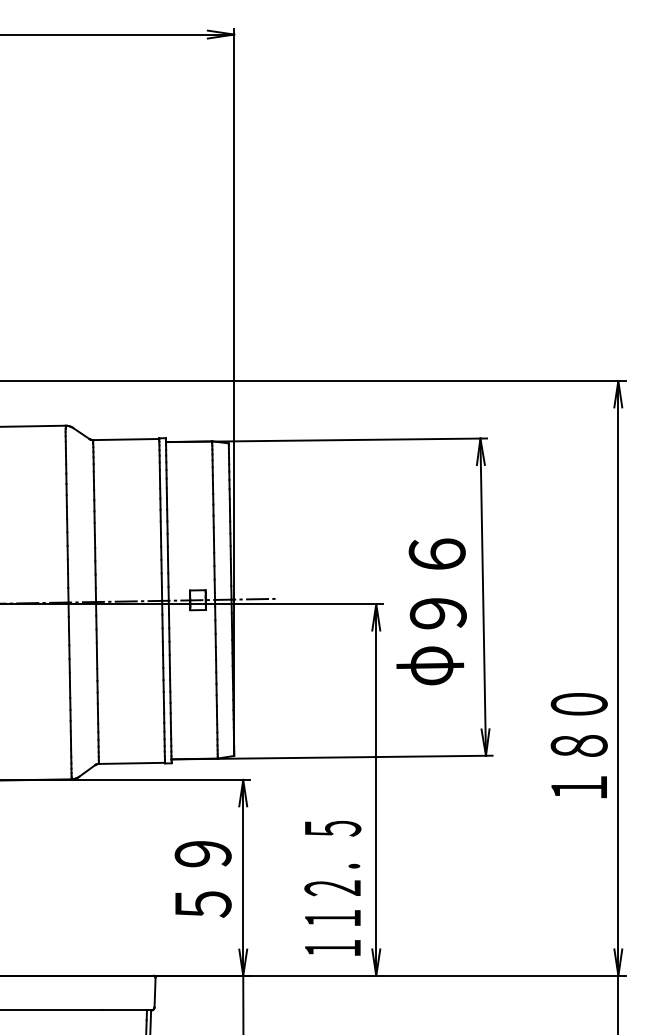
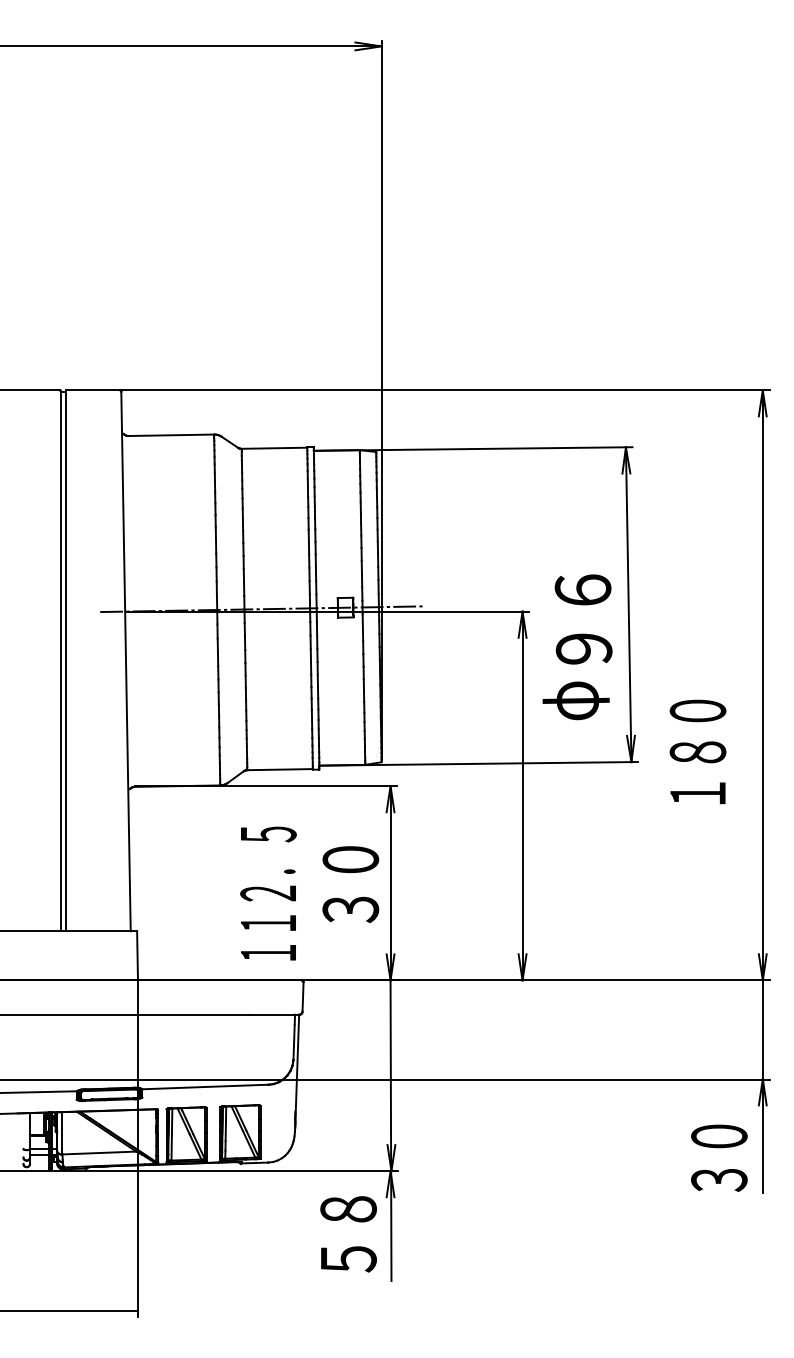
text: (431, 612) -> (577, 647), moved
text: (578, 745) -> (697, 751), moved
text: (202, 879) -> (350, 884), ５９ -> ３０
text: (332, 888) -> (268, 893), moved

